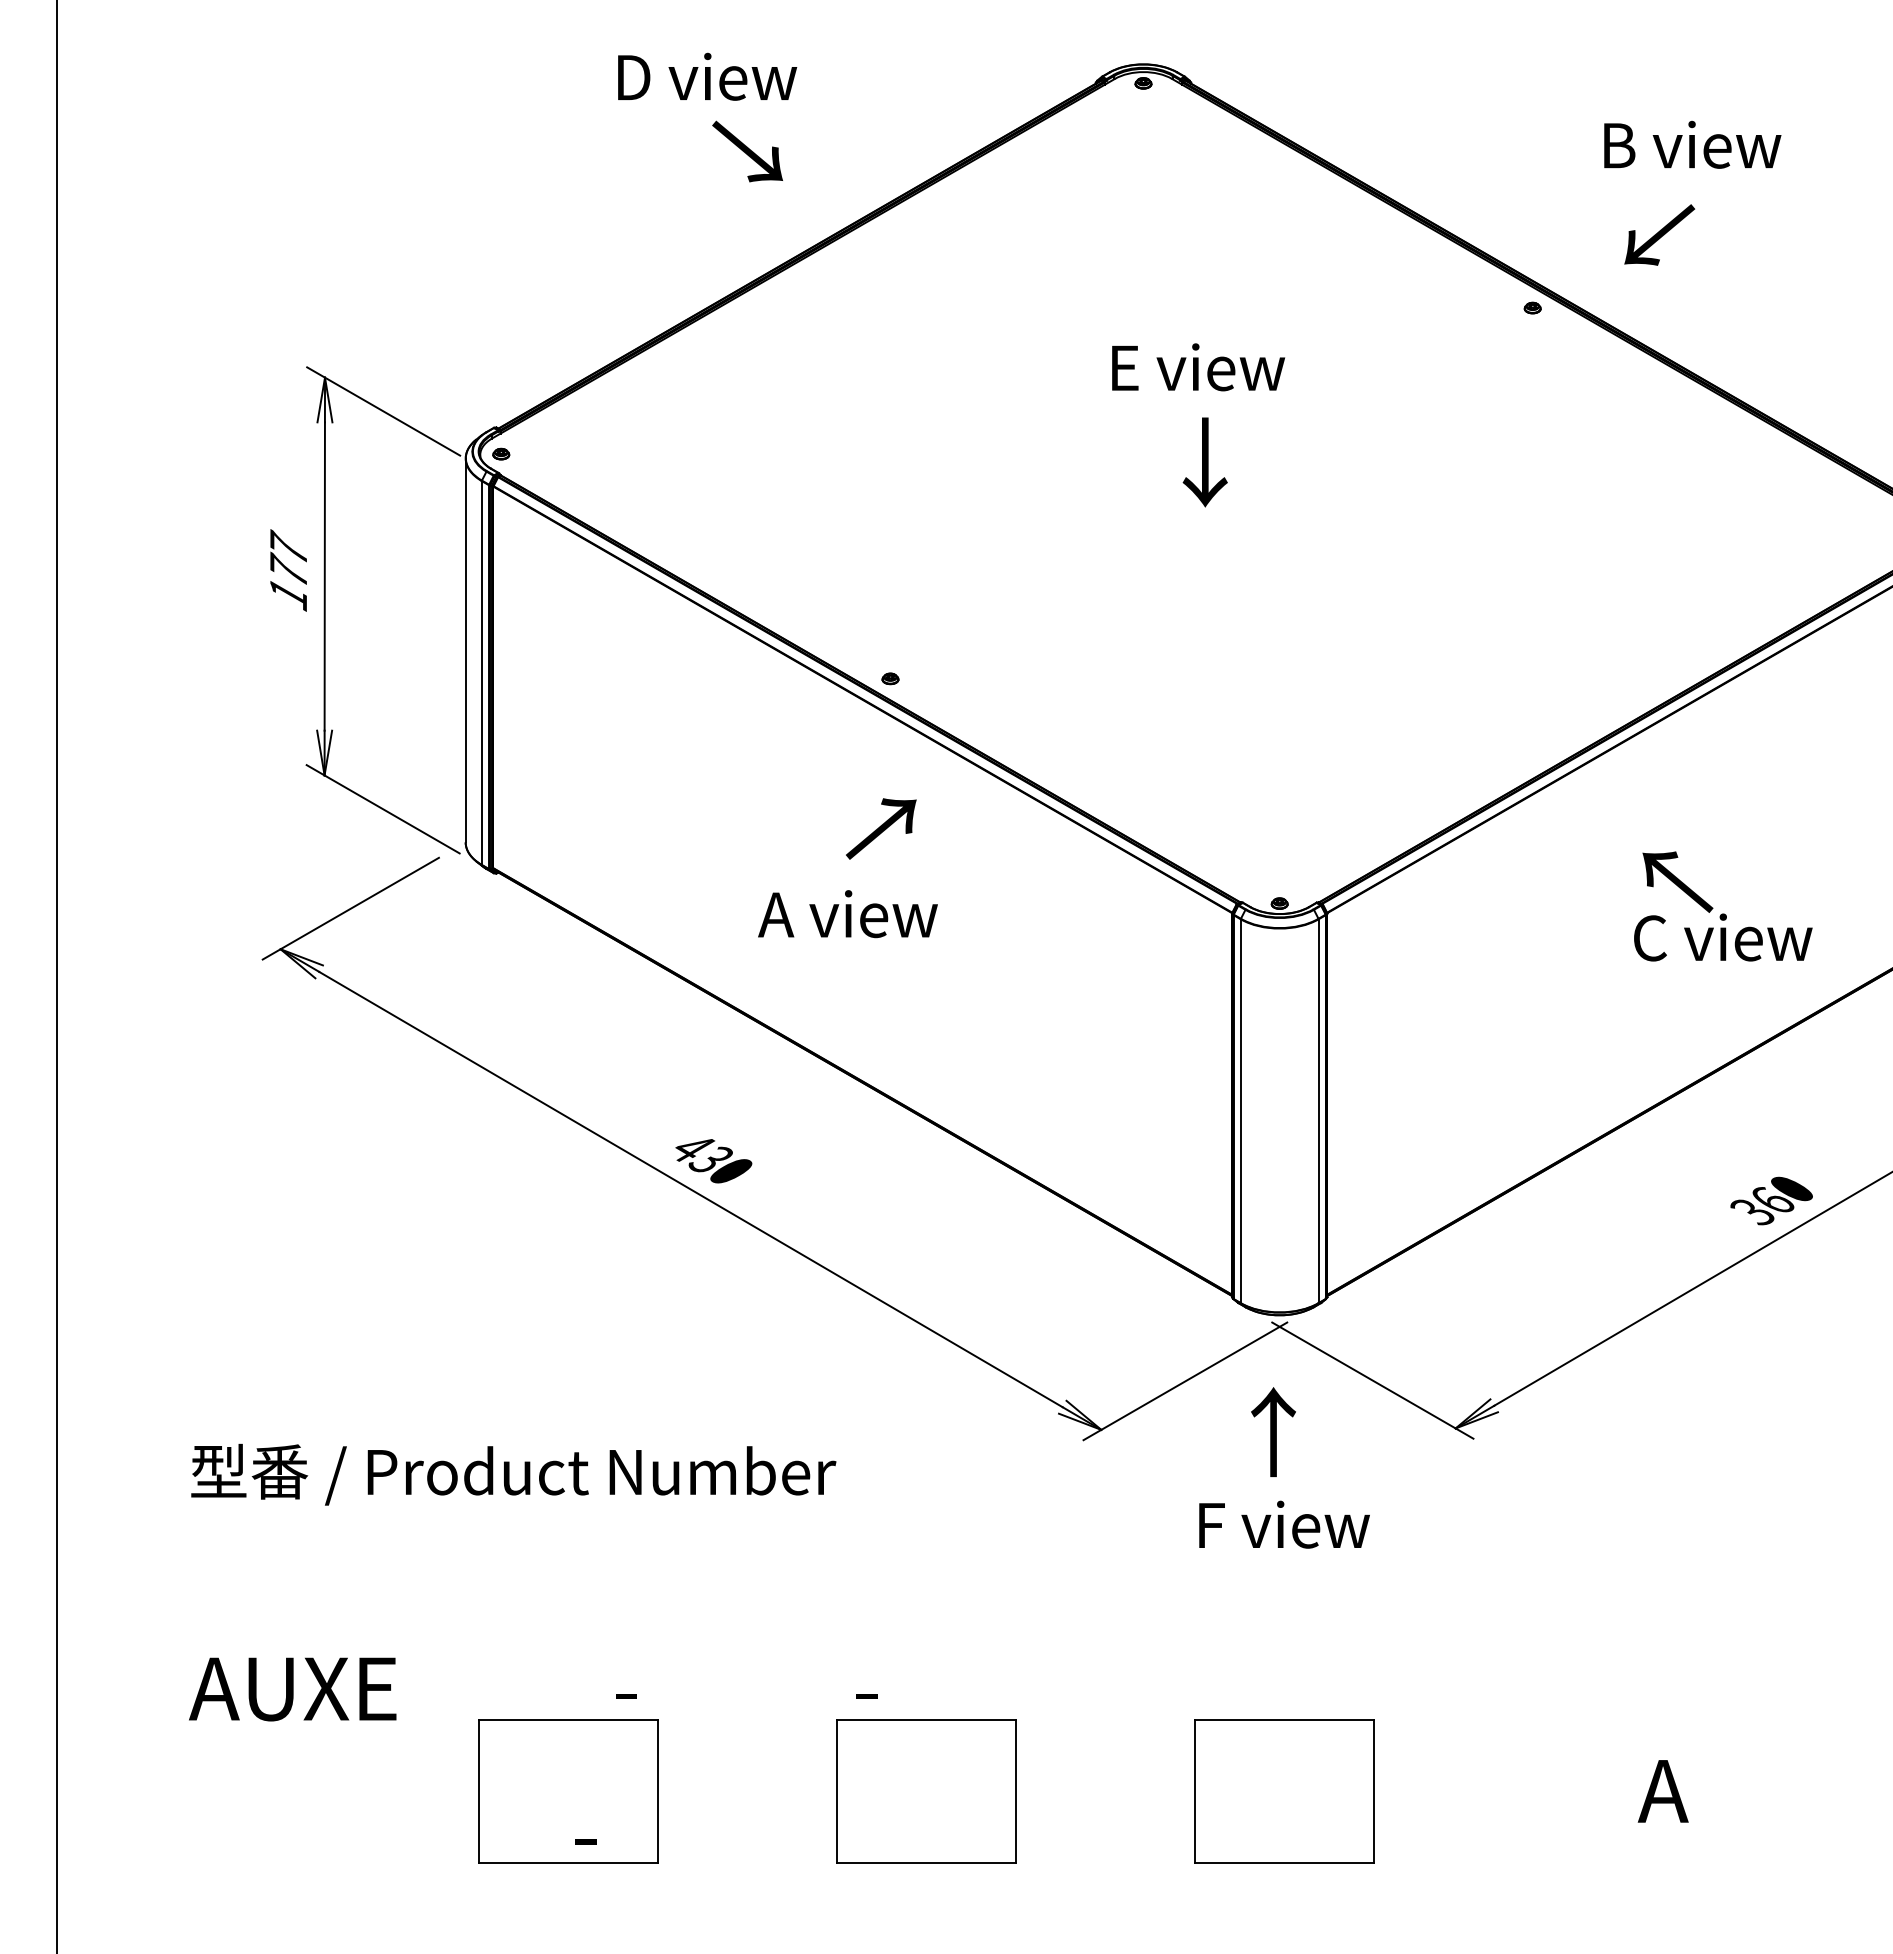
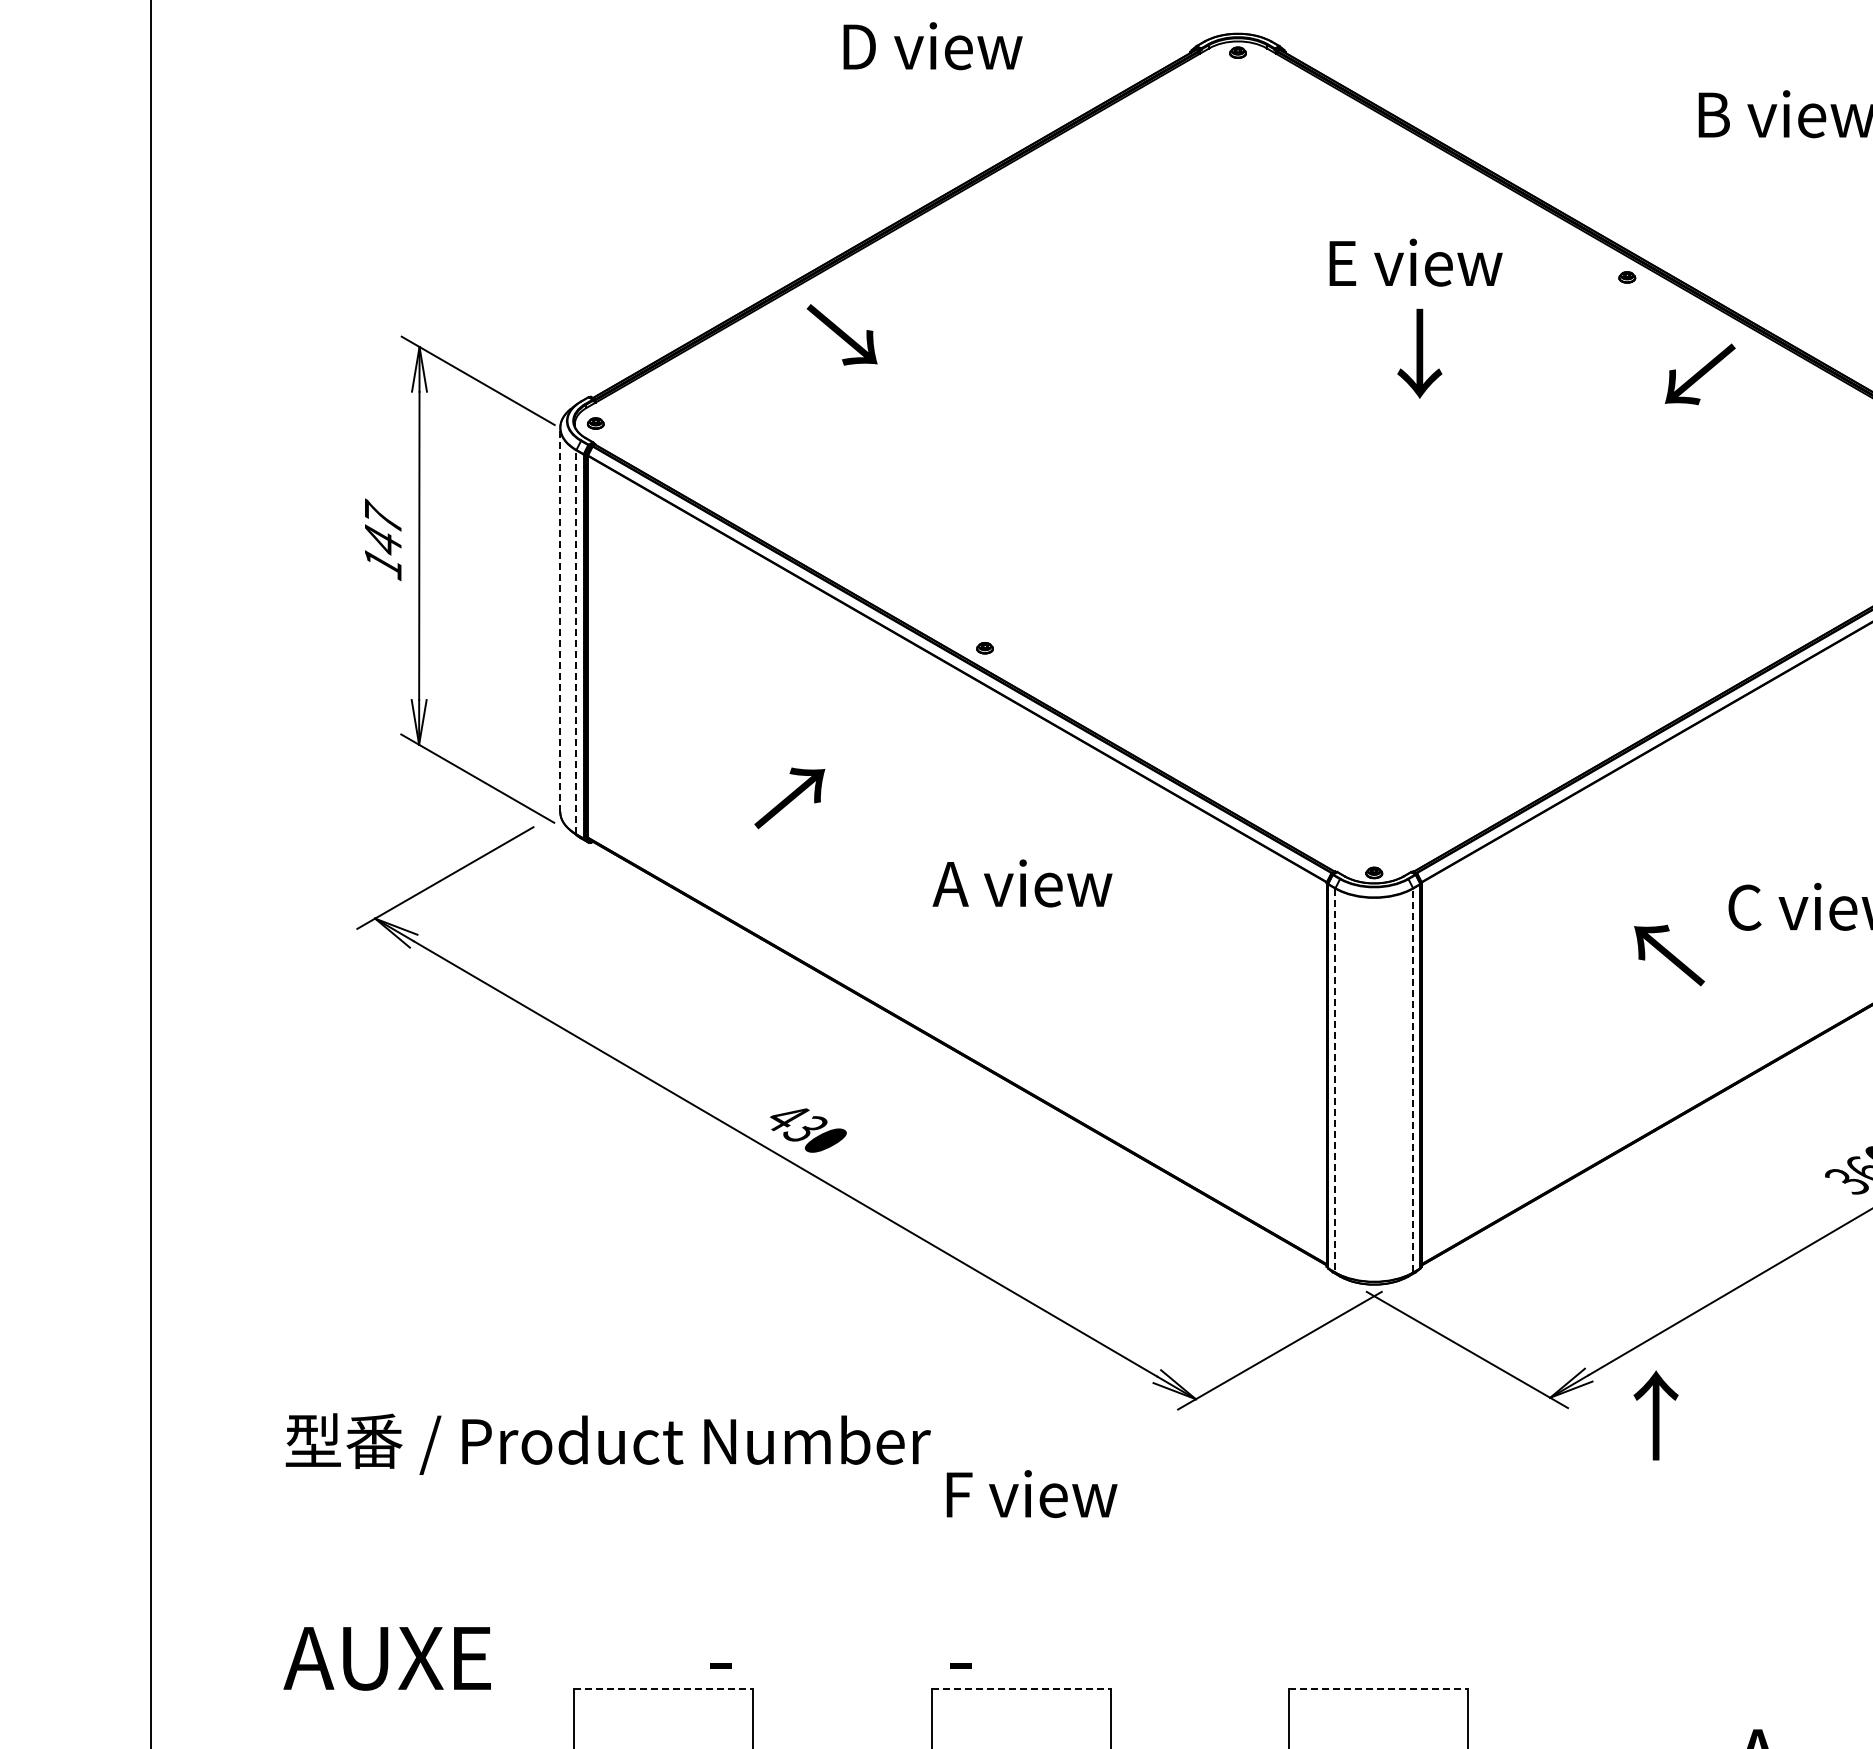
text: (707, 76) -> (933, 45), moved
text: (747, 151) -> (842, 334), moved
text: (1659, 234) -> (1700, 373), moved
text: (1198, 367) -> (1416, 262), moved
text: (1204, 462) -> (1419, 353), moved
text: (288, 568) -> (383, 537), 177 -> 147
line: (465, 650) -> (560, 619), solid -> dashed
line: (481, 672) -> (576, 641), solid -> dashed
text: (881, 828) -> (790, 797), moved
text: (1677, 881) -> (1669, 954), moved
text: (847, 914) -> (1022, 883), moved
line: (1240, 1111) -> (1335, 1080), solid -> dashed
line: (1318, 1111) -> (1413, 1080), solid -> dashed
text: (1273, 1431) -> (1656, 1414), moved
text: (1284, 1524) -> (1032, 1493), moved
line: (569, 1719) -> (664, 1688), solid -> dashed
line: (927, 1719) -> (1022, 1688), solid -> dashed
line: (1284, 1719) -> (1379, 1688), solid -> dashed

